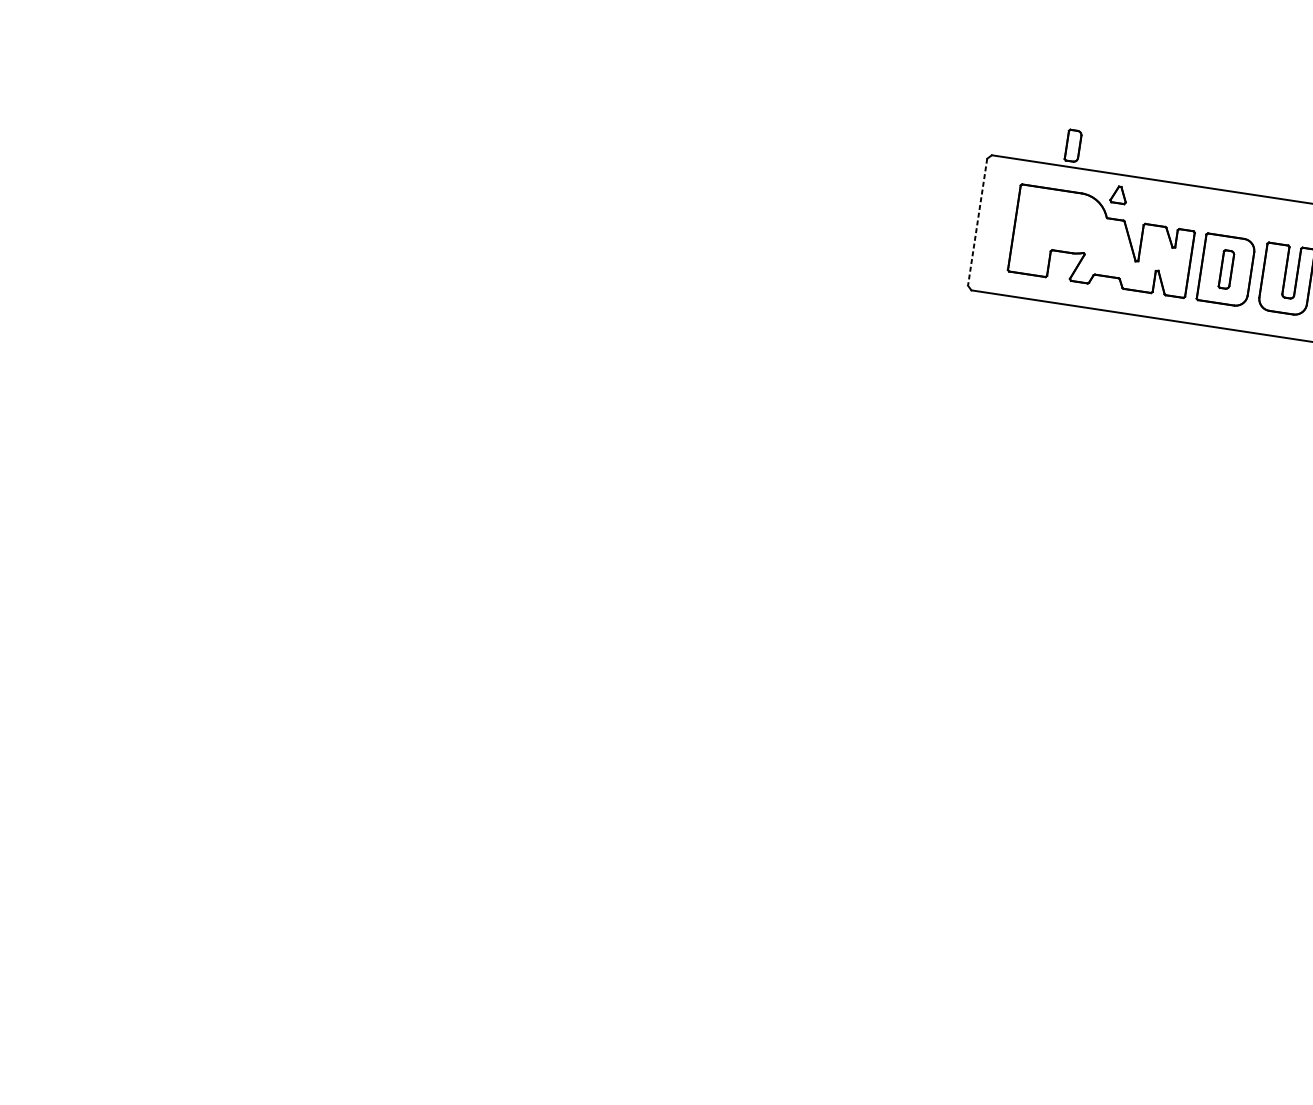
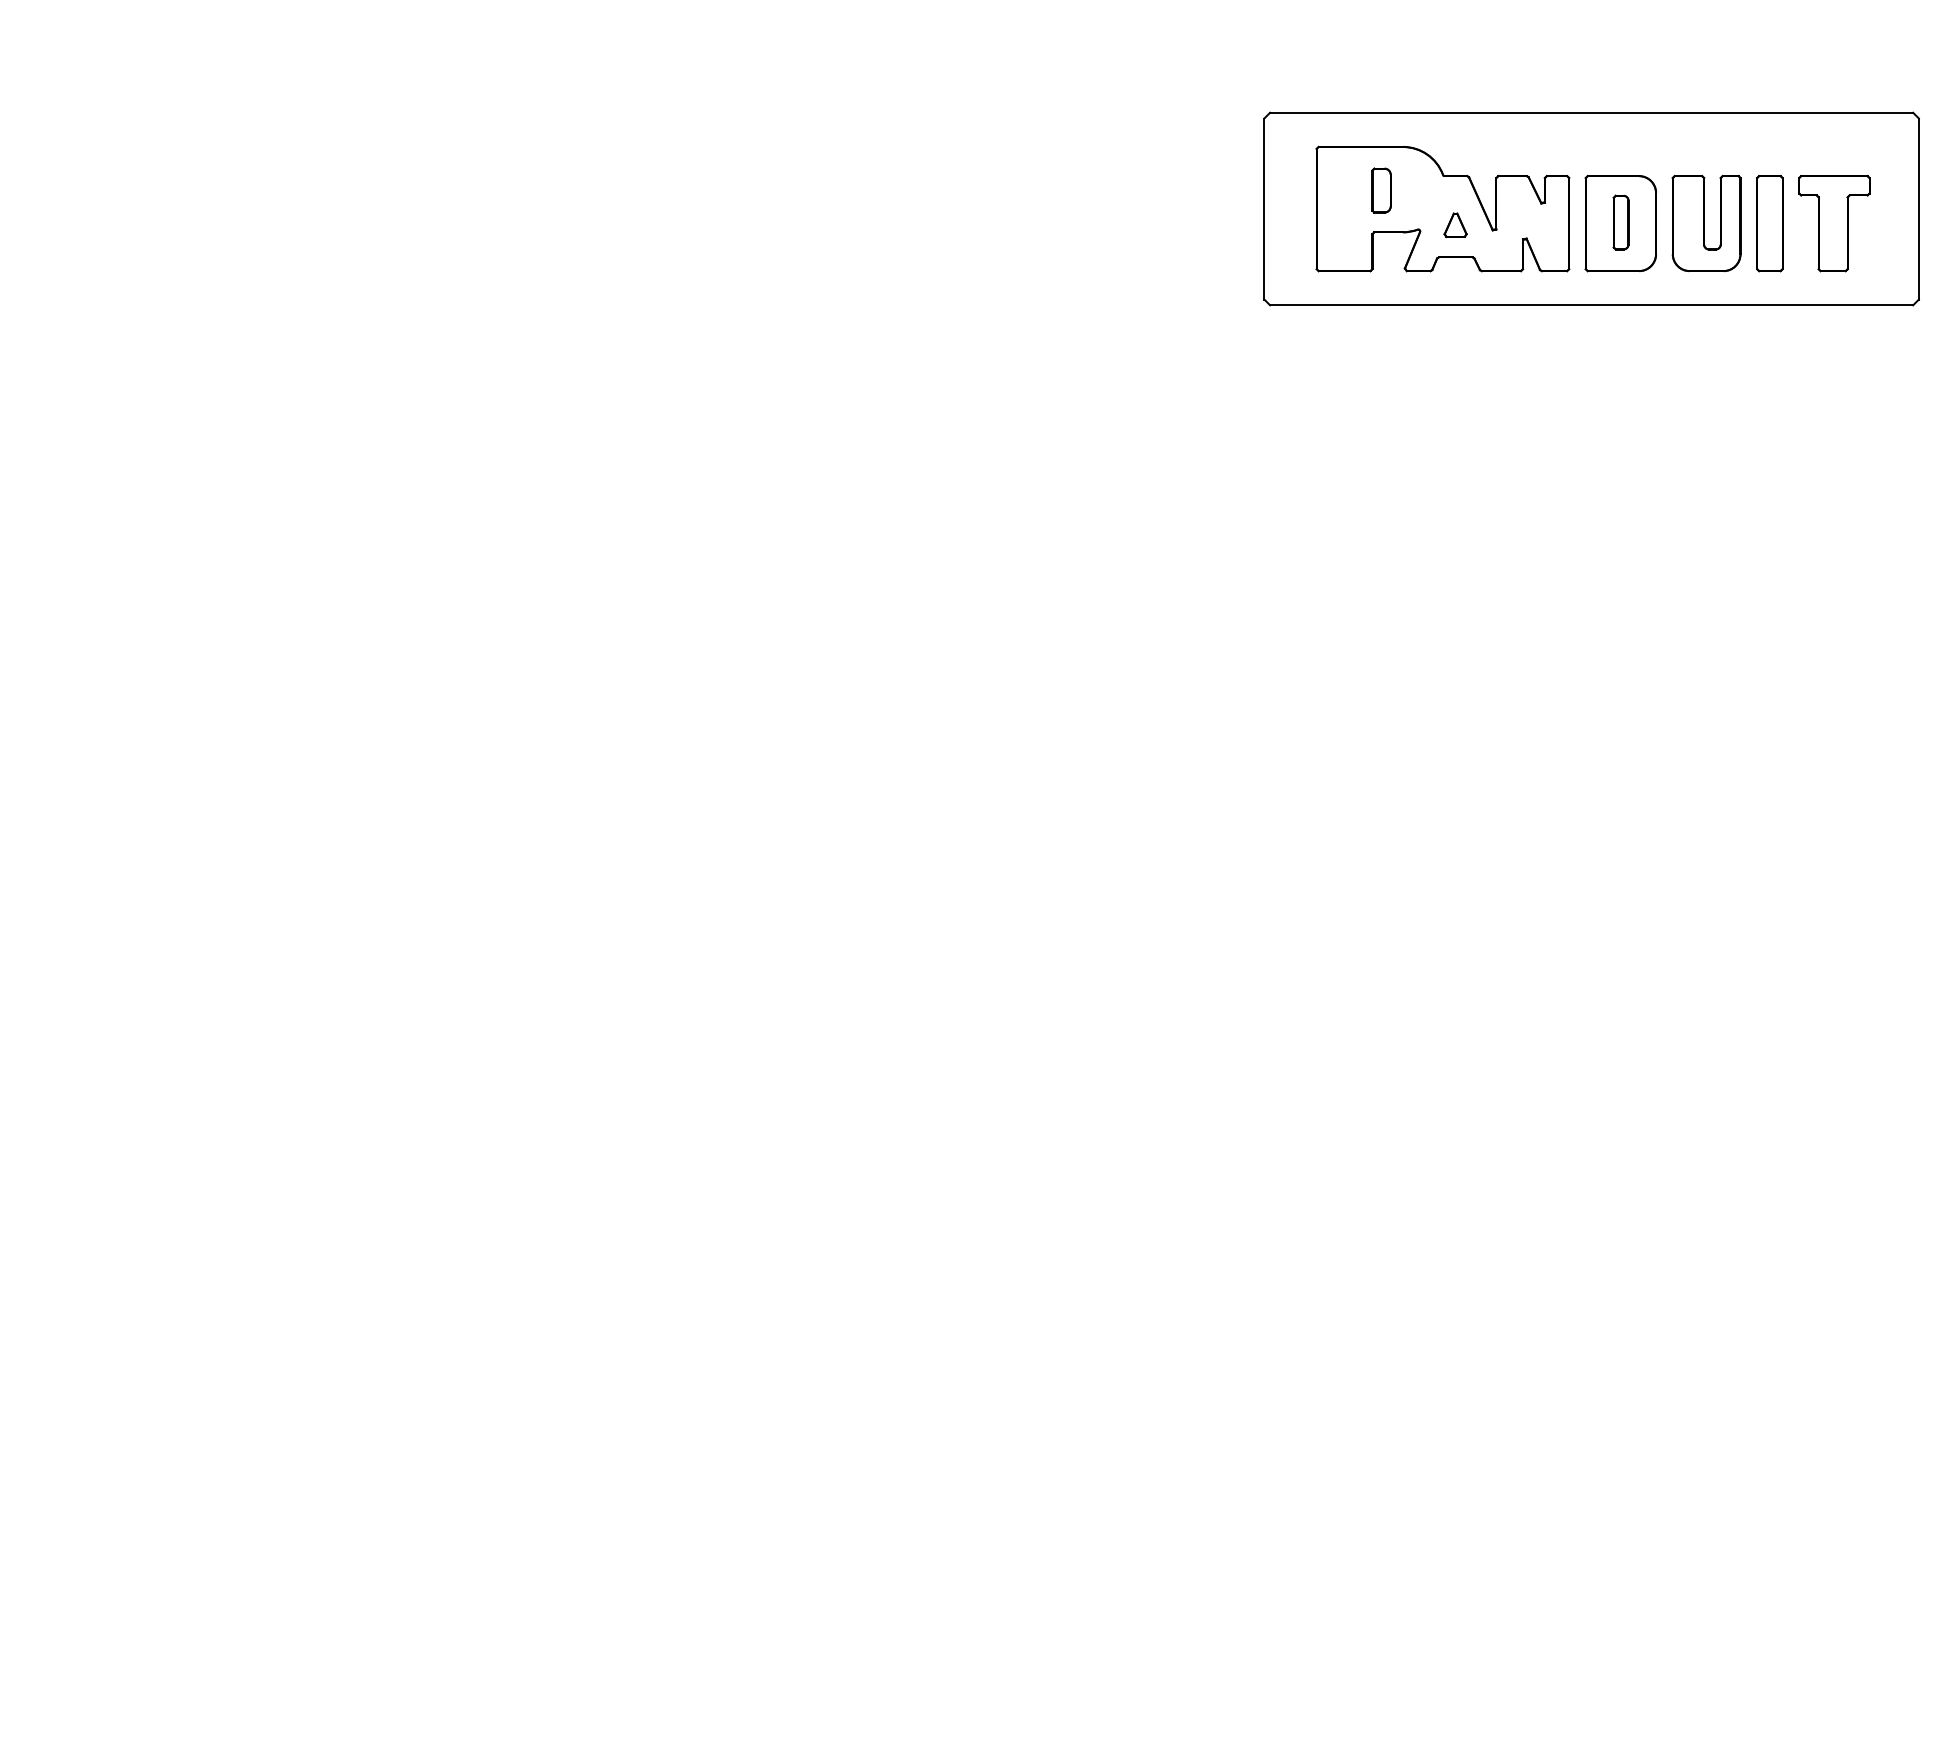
part: (1073, 145) -> (1381, 190), moved
part: (1118, 195) -> (1455, 225), moved
line: (977, 222) -> (1264, 209), dashed -> solid

